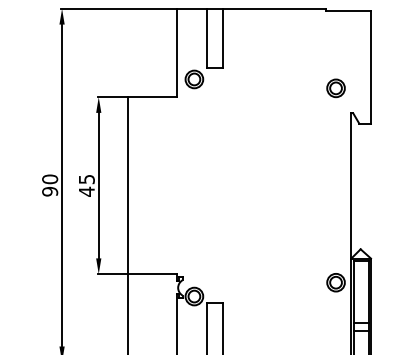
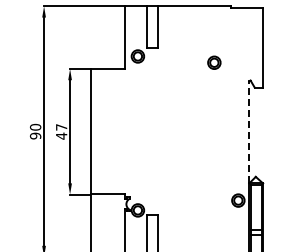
part: (336, 87) -> (214, 62), moved
text: (86, 179) -> (61, 127), 45 -> 47
line: (351, 185) -> (249, 131), solid -> dashed

